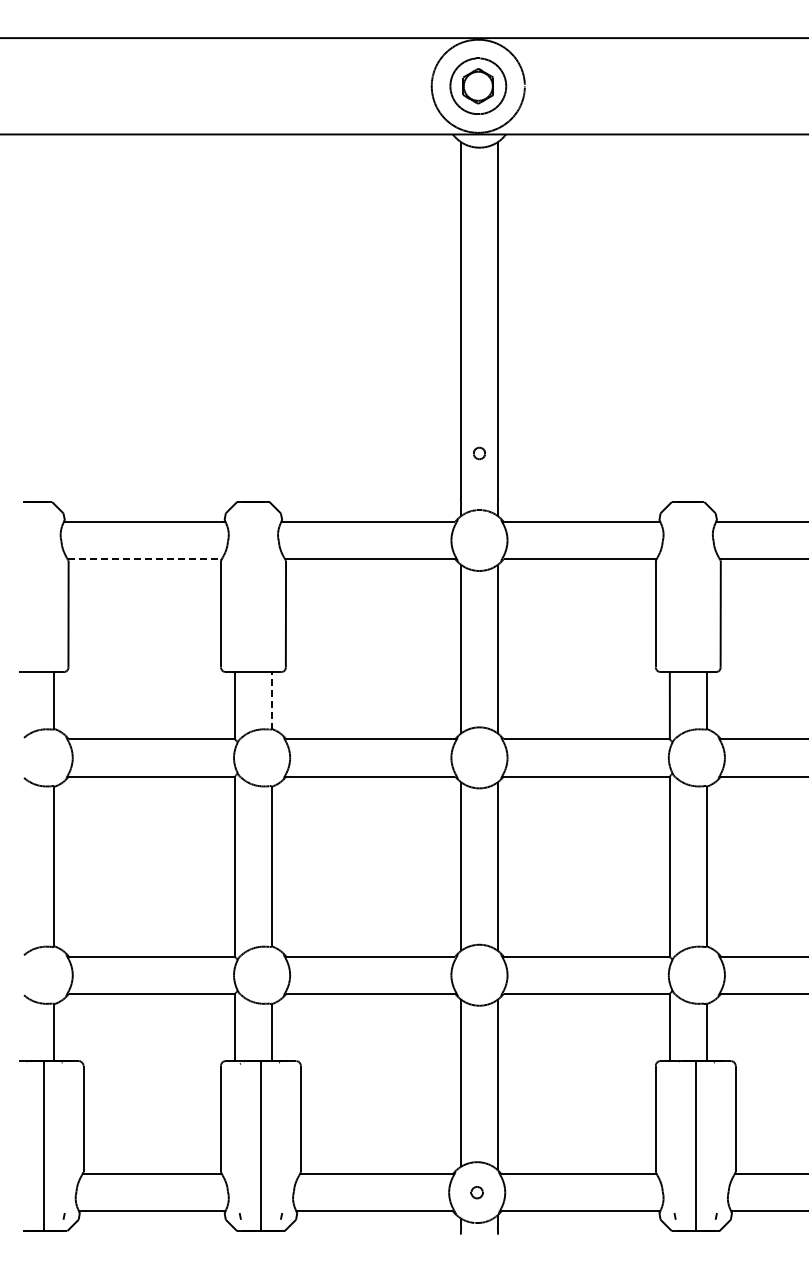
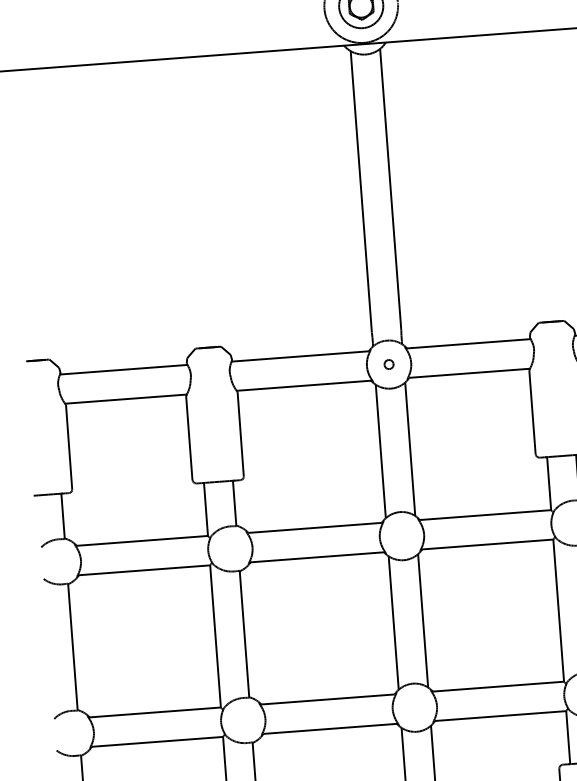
part: (479, 453) -> (389, 364), moved
line: (145, 559) -> (126, 399), dashed -> solid
line: (271, 700) -> (234, 503), dashed -> solid

